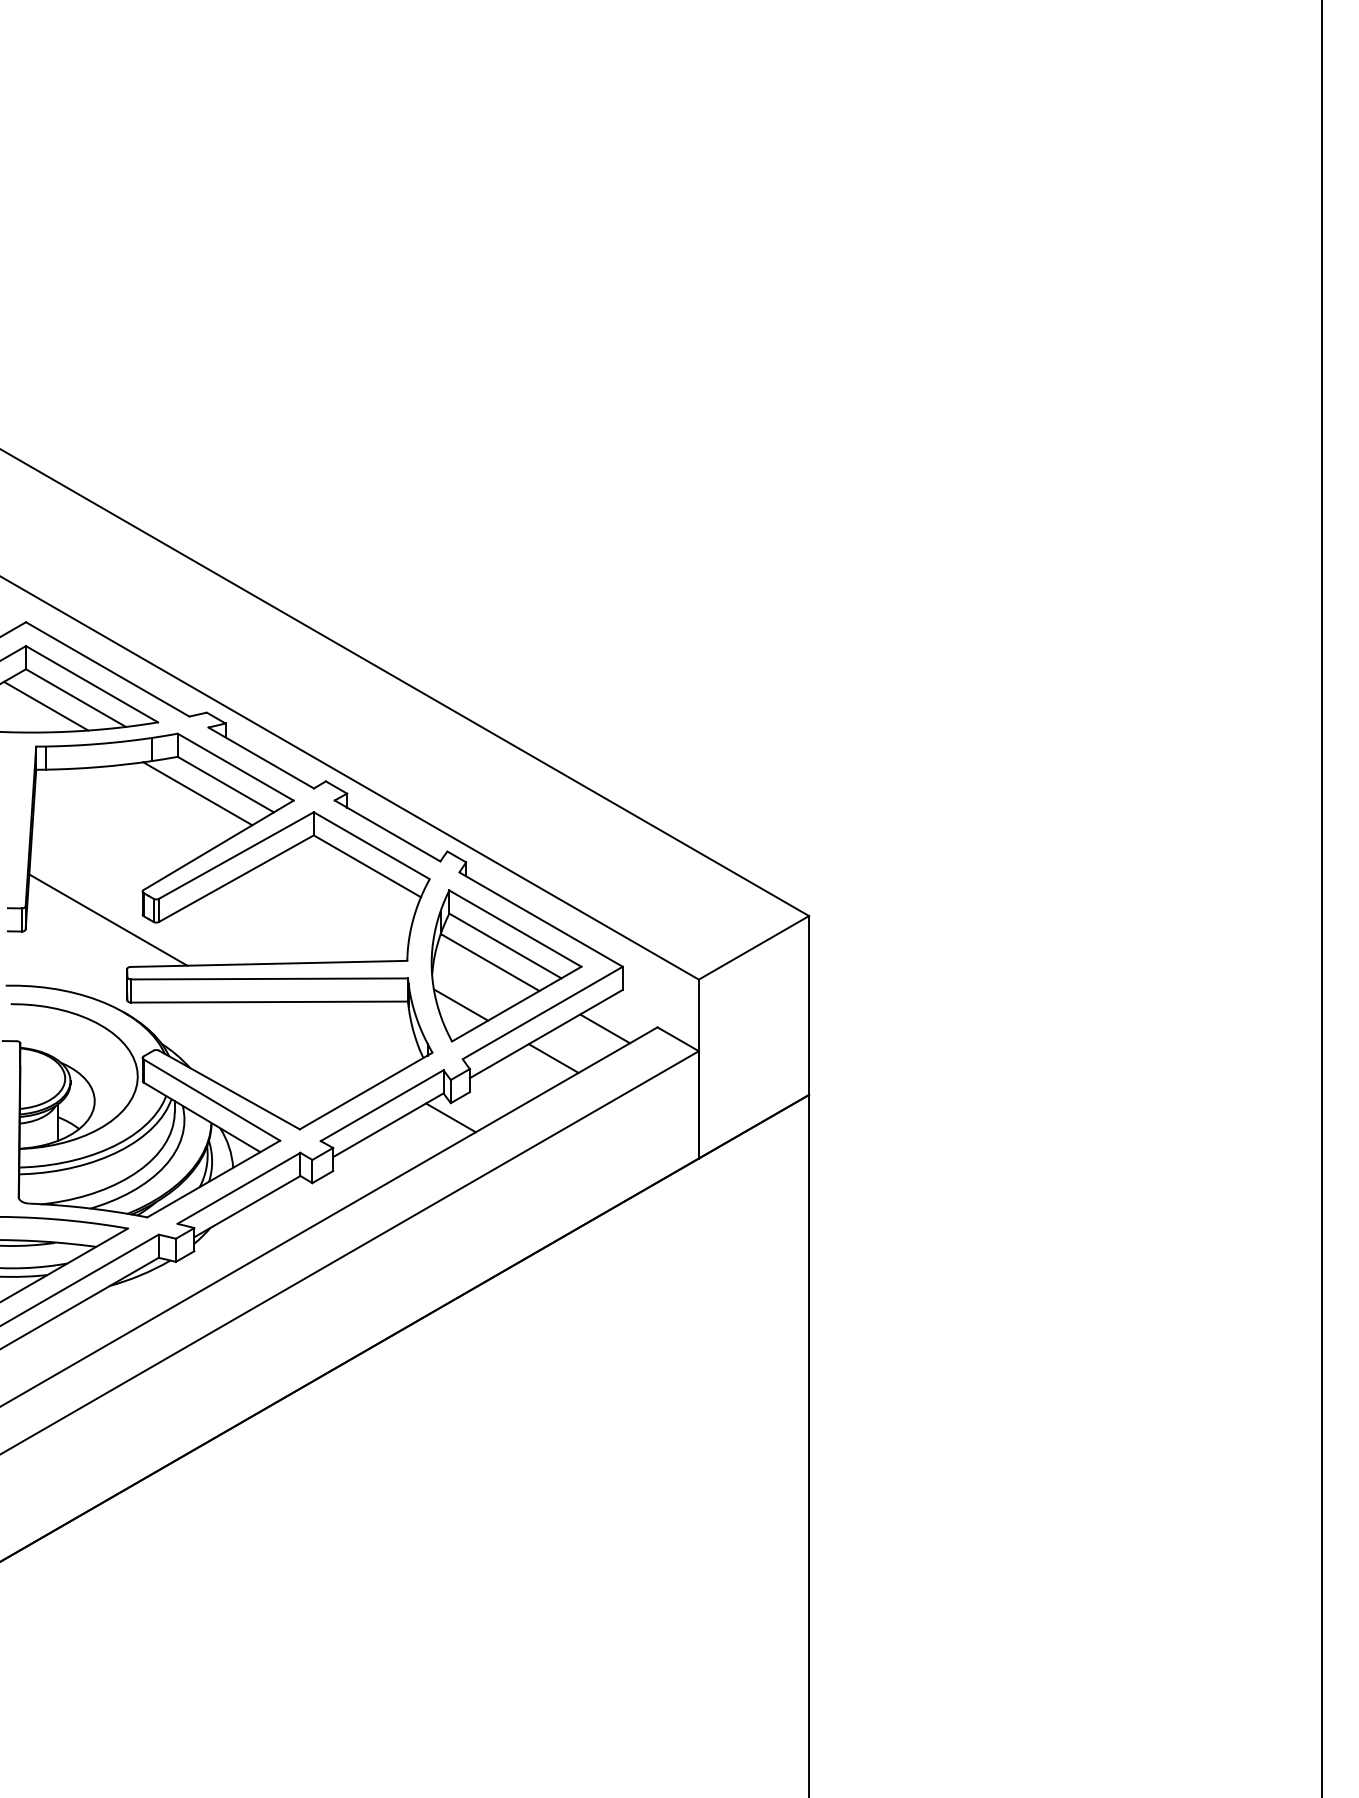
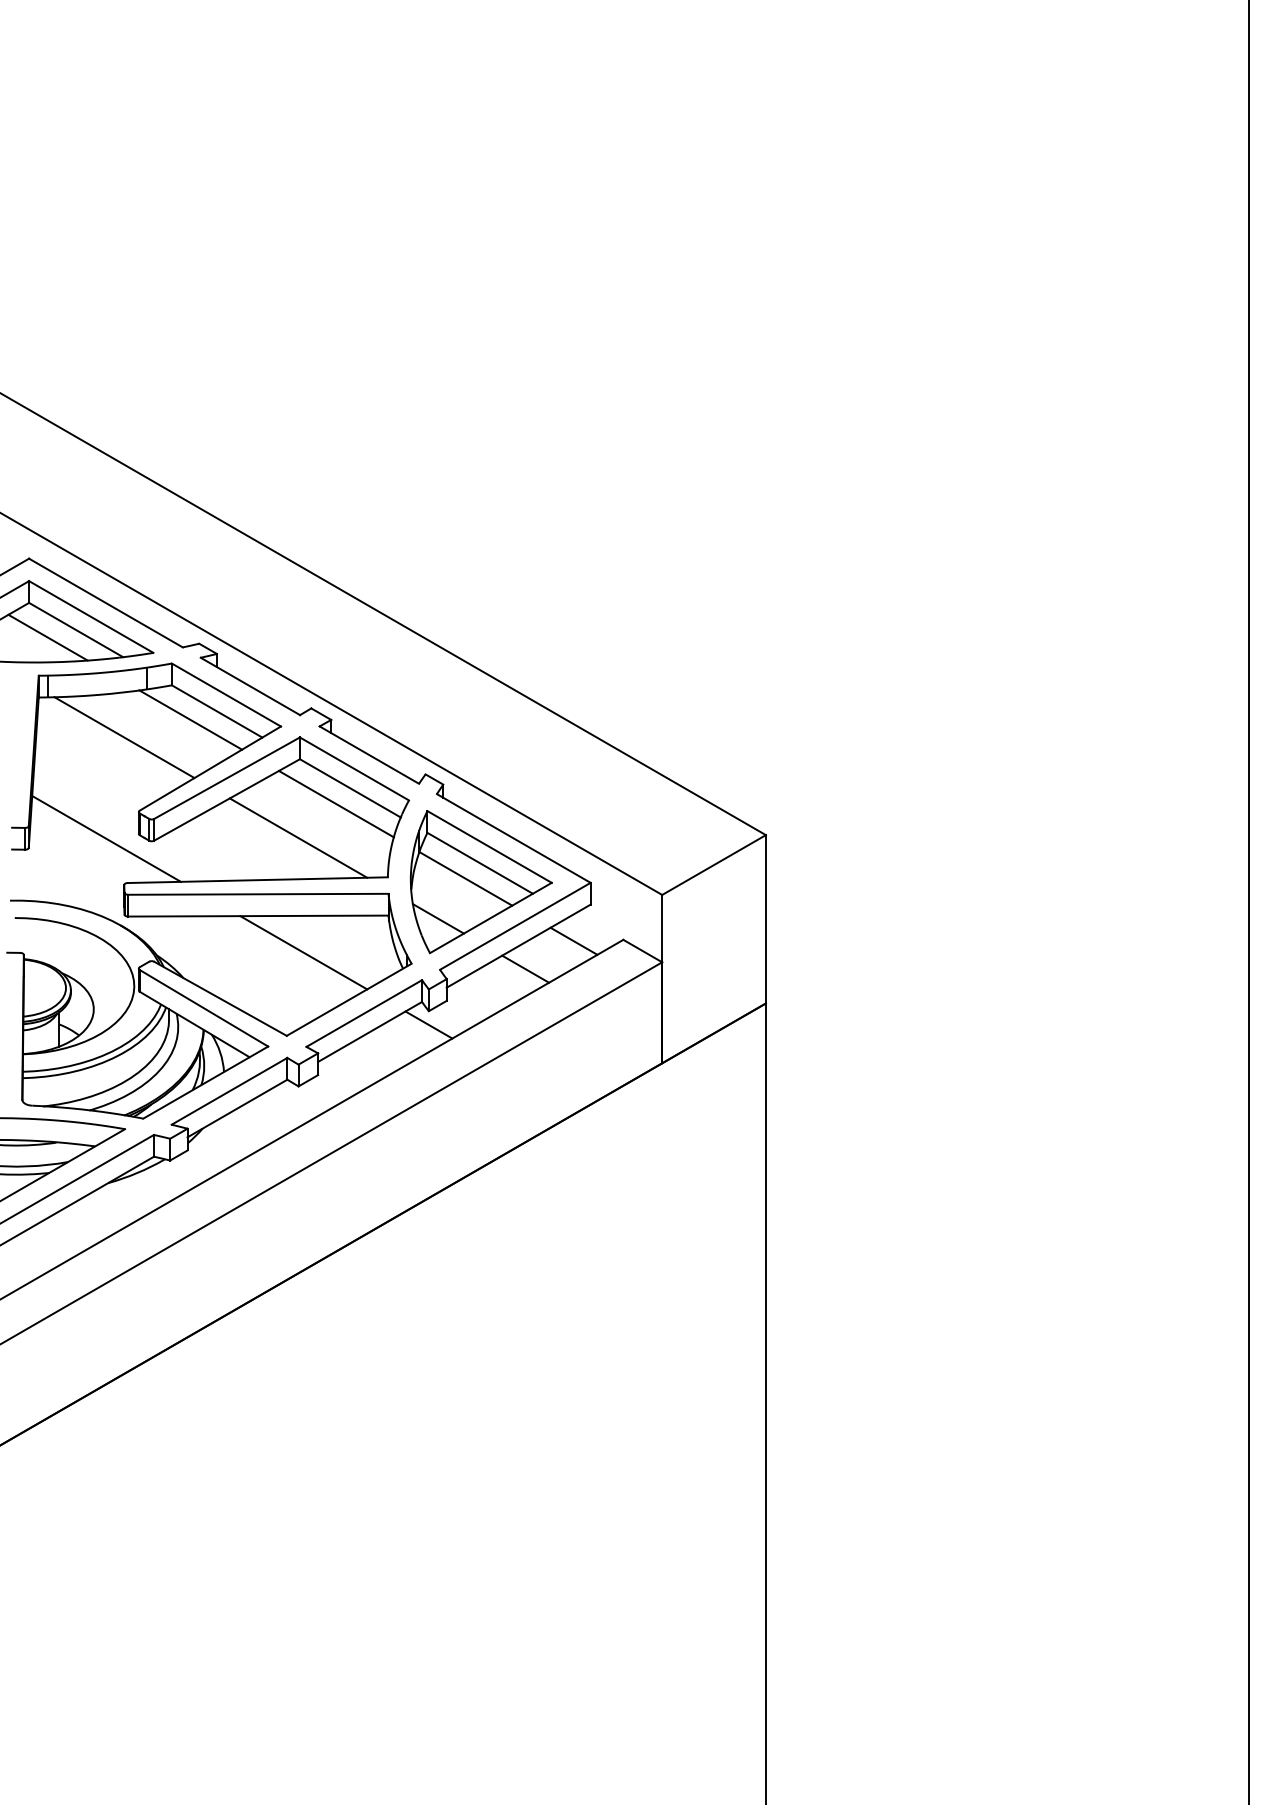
line: (127, 812) -> (124, 737), added
line: (351, 882) -> (335, 803), added
line: (312, 918) -> (298, 837), added
line: (317, 1040) -> (303, 952), added

